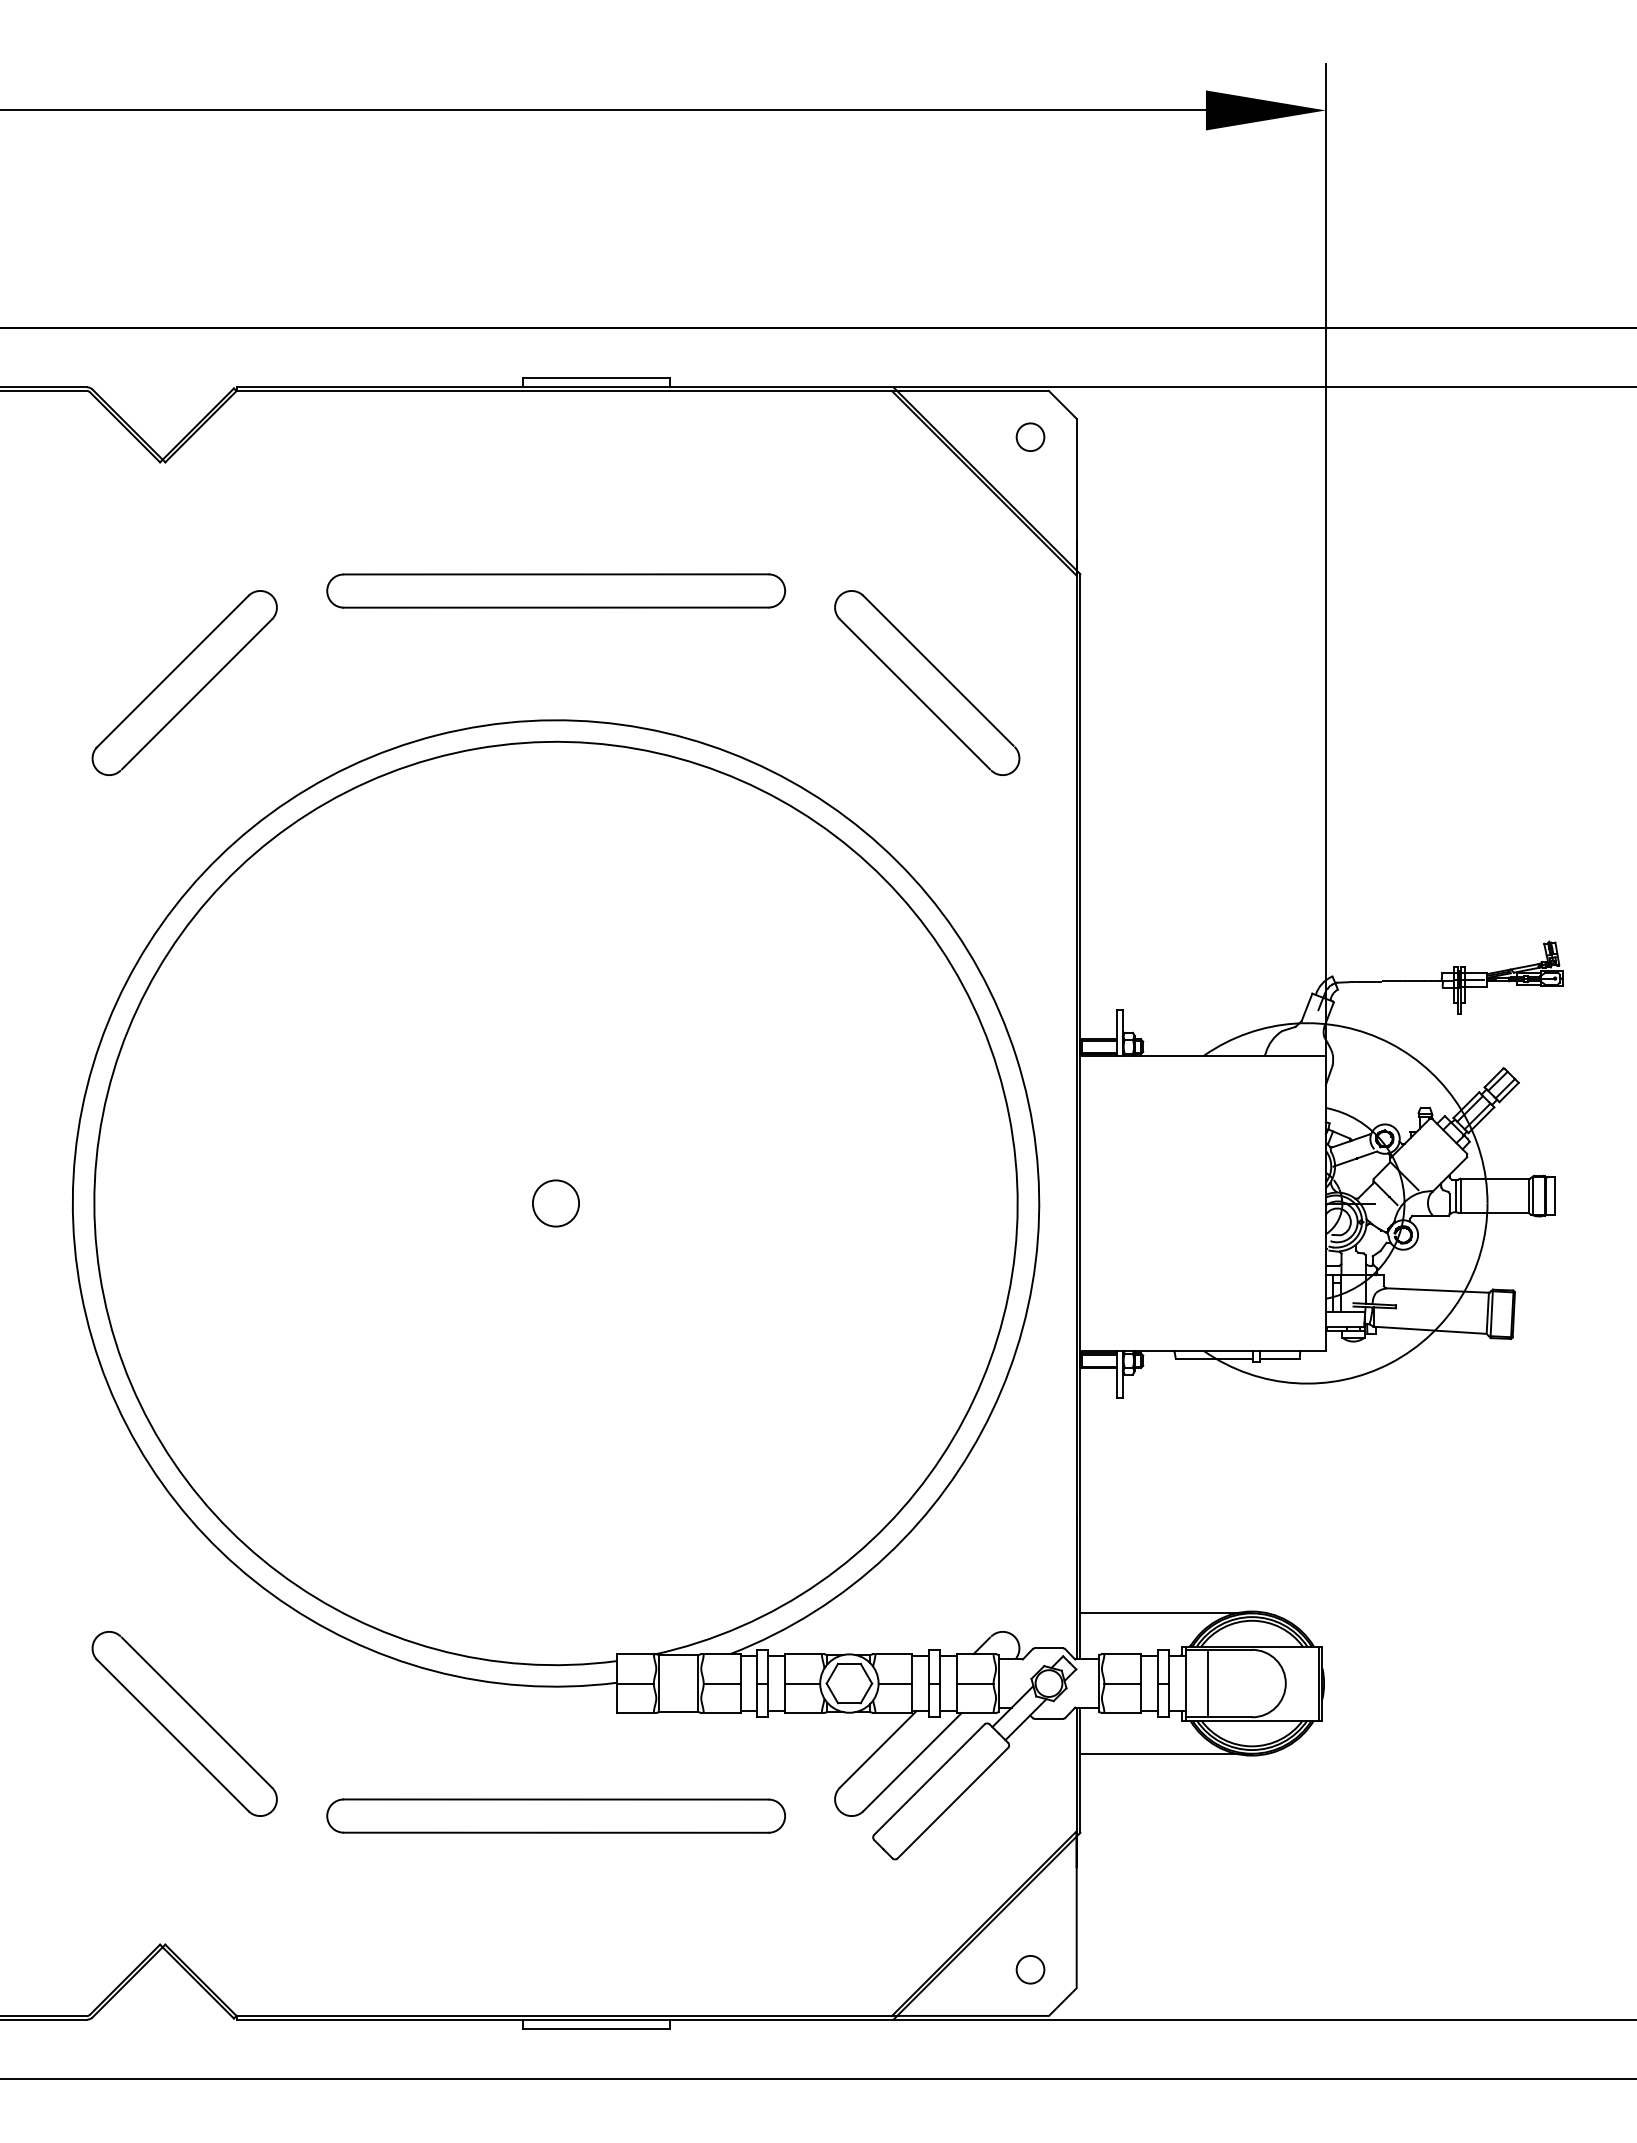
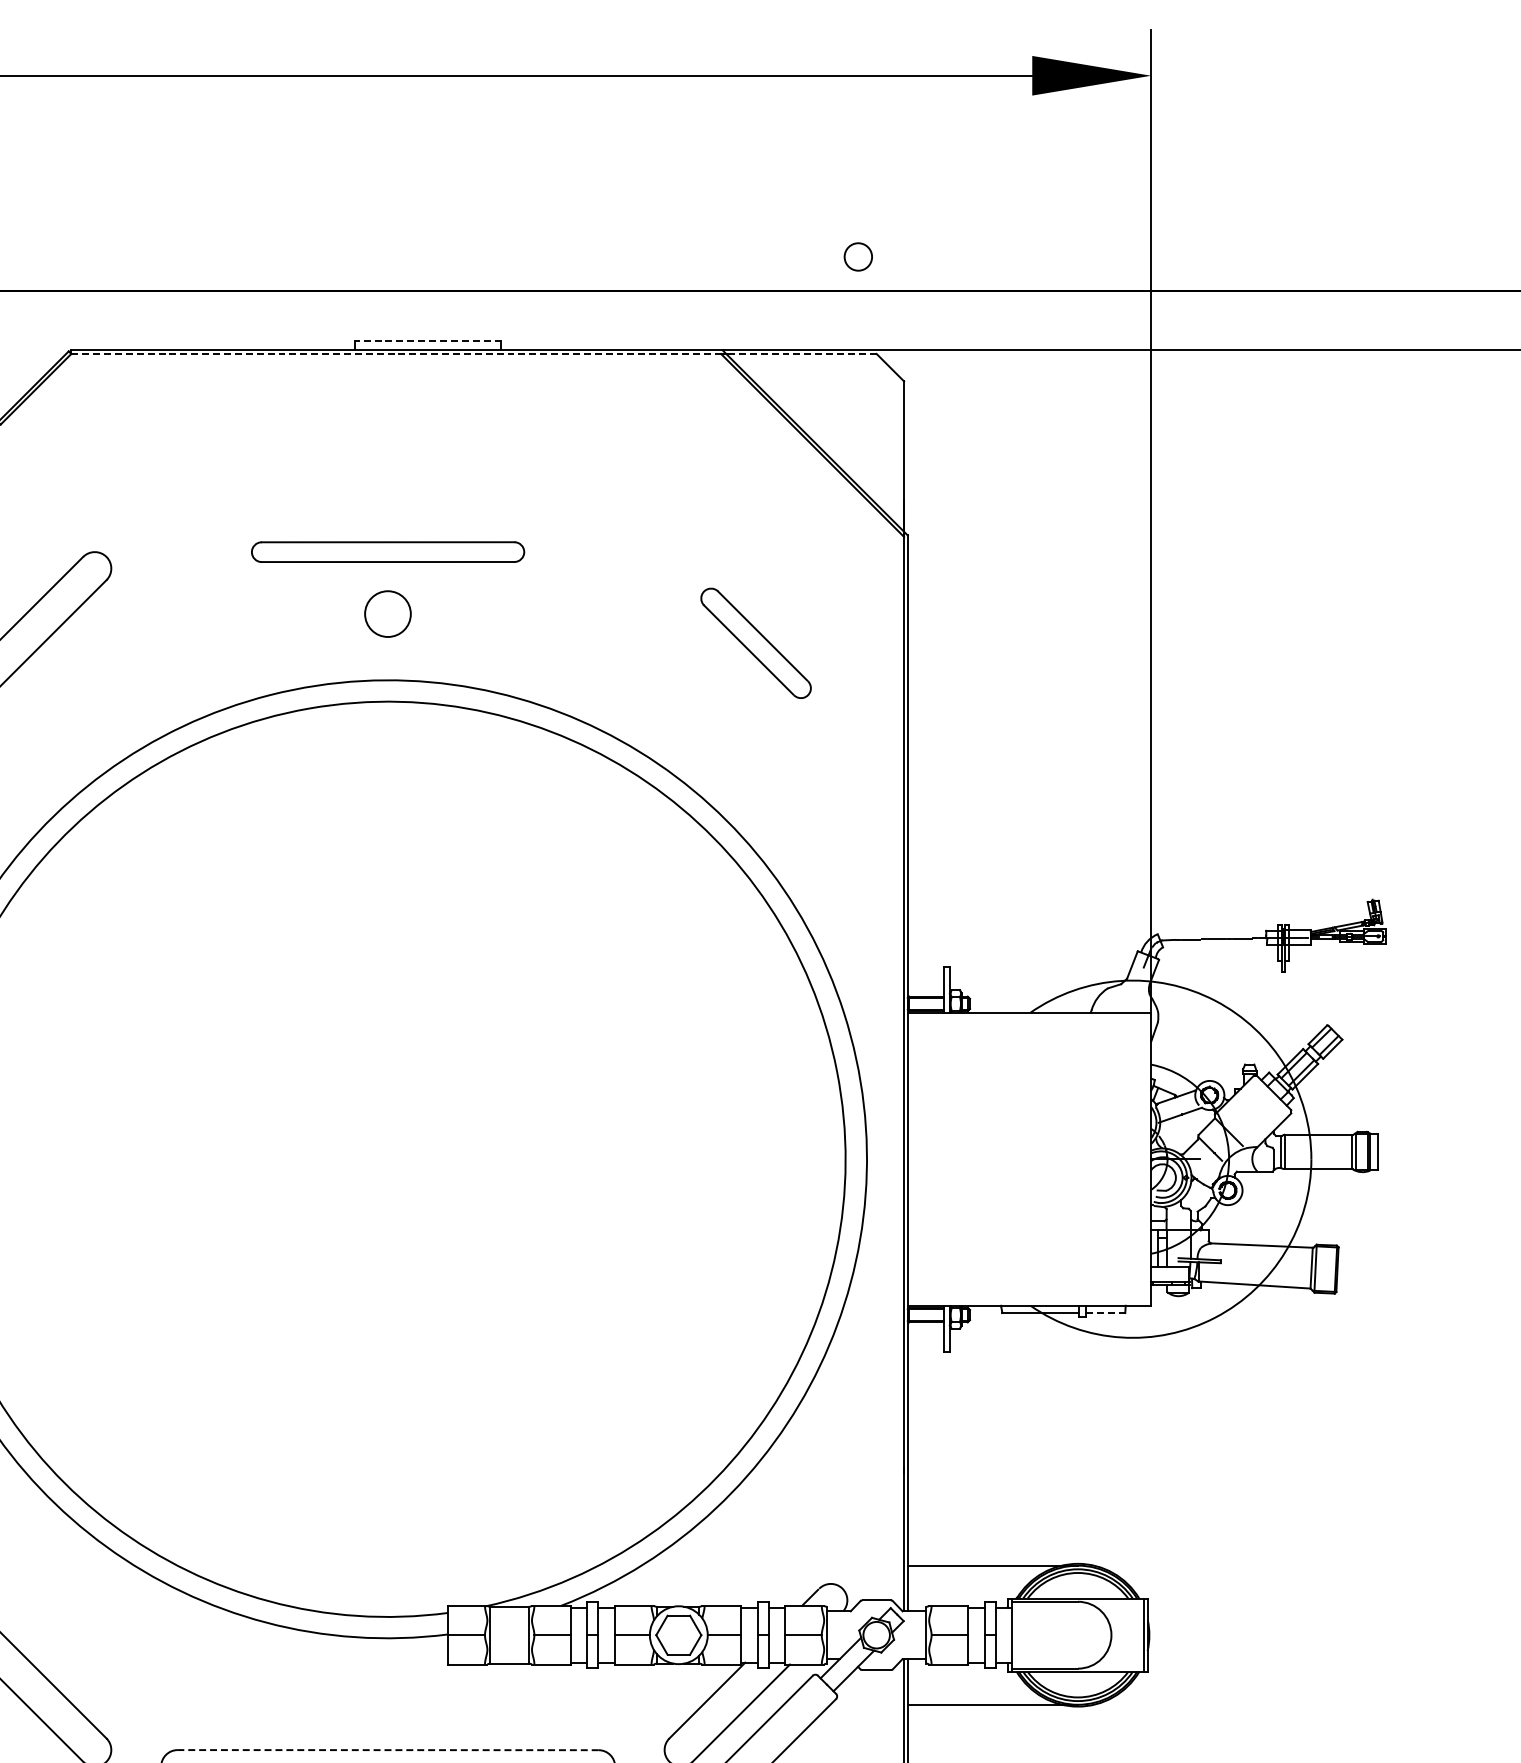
line: (596, 378) -> (428, 341), solid -> dashed
line: (564, 391) -> (396, 354), solid -> dashed
line: (975, 391) -> (803, 354), solid -> dashed
circle: (1030, 436) -> (858, 256), moved
part: (555, 590) -> (387, 551), size x0.6
part: (927, 682) -> (756, 642), size x0.6
circle: (555, 1203) -> (387, 614), moved
line: (1279, 1358) -> (1105, 1312), solid -> dashed
line: (1207, 1683) -> (1033, 1635), removed
line: (556, 1799) -> (388, 1750), solid -> dashed

